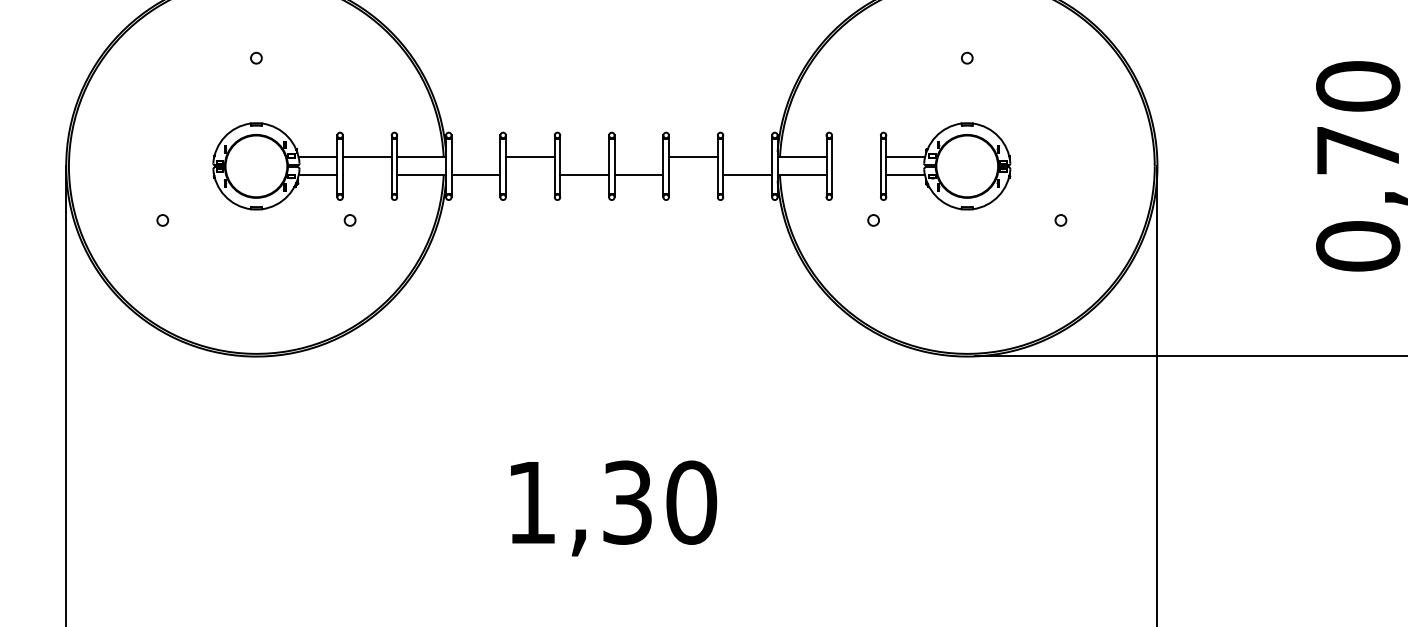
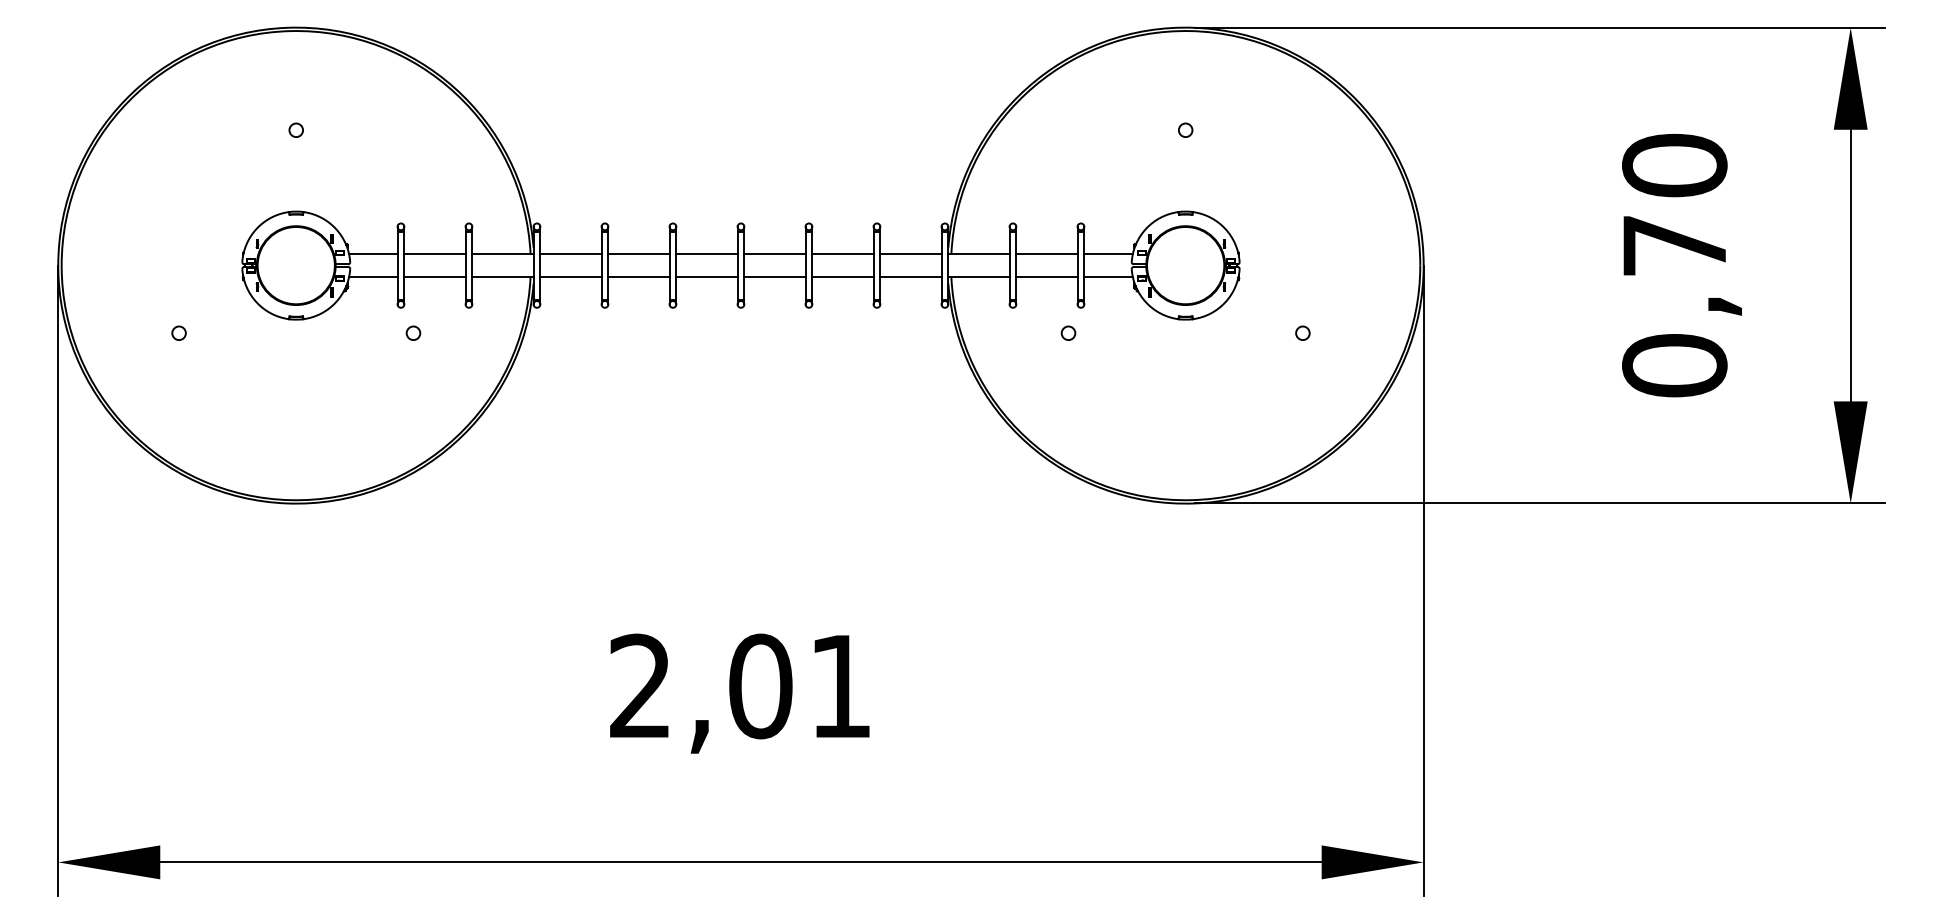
line: (475, 157) -> (570, 254), added
line: (584, 157) -> (706, 254), added
line: (638, 157) -> (774, 254), added
line: (747, 157) -> (910, 254), added
line: (856, 157) -> (1046, 254), added
line: (366, 175) -> (434, 276), added
line: (529, 175) -> (638, 276), added
line: (692, 175) -> (842, 276), added
line: (856, 175) -> (1046, 276), added
text: (612, 502) -> (741, 686), 1,30 -> 2,01

